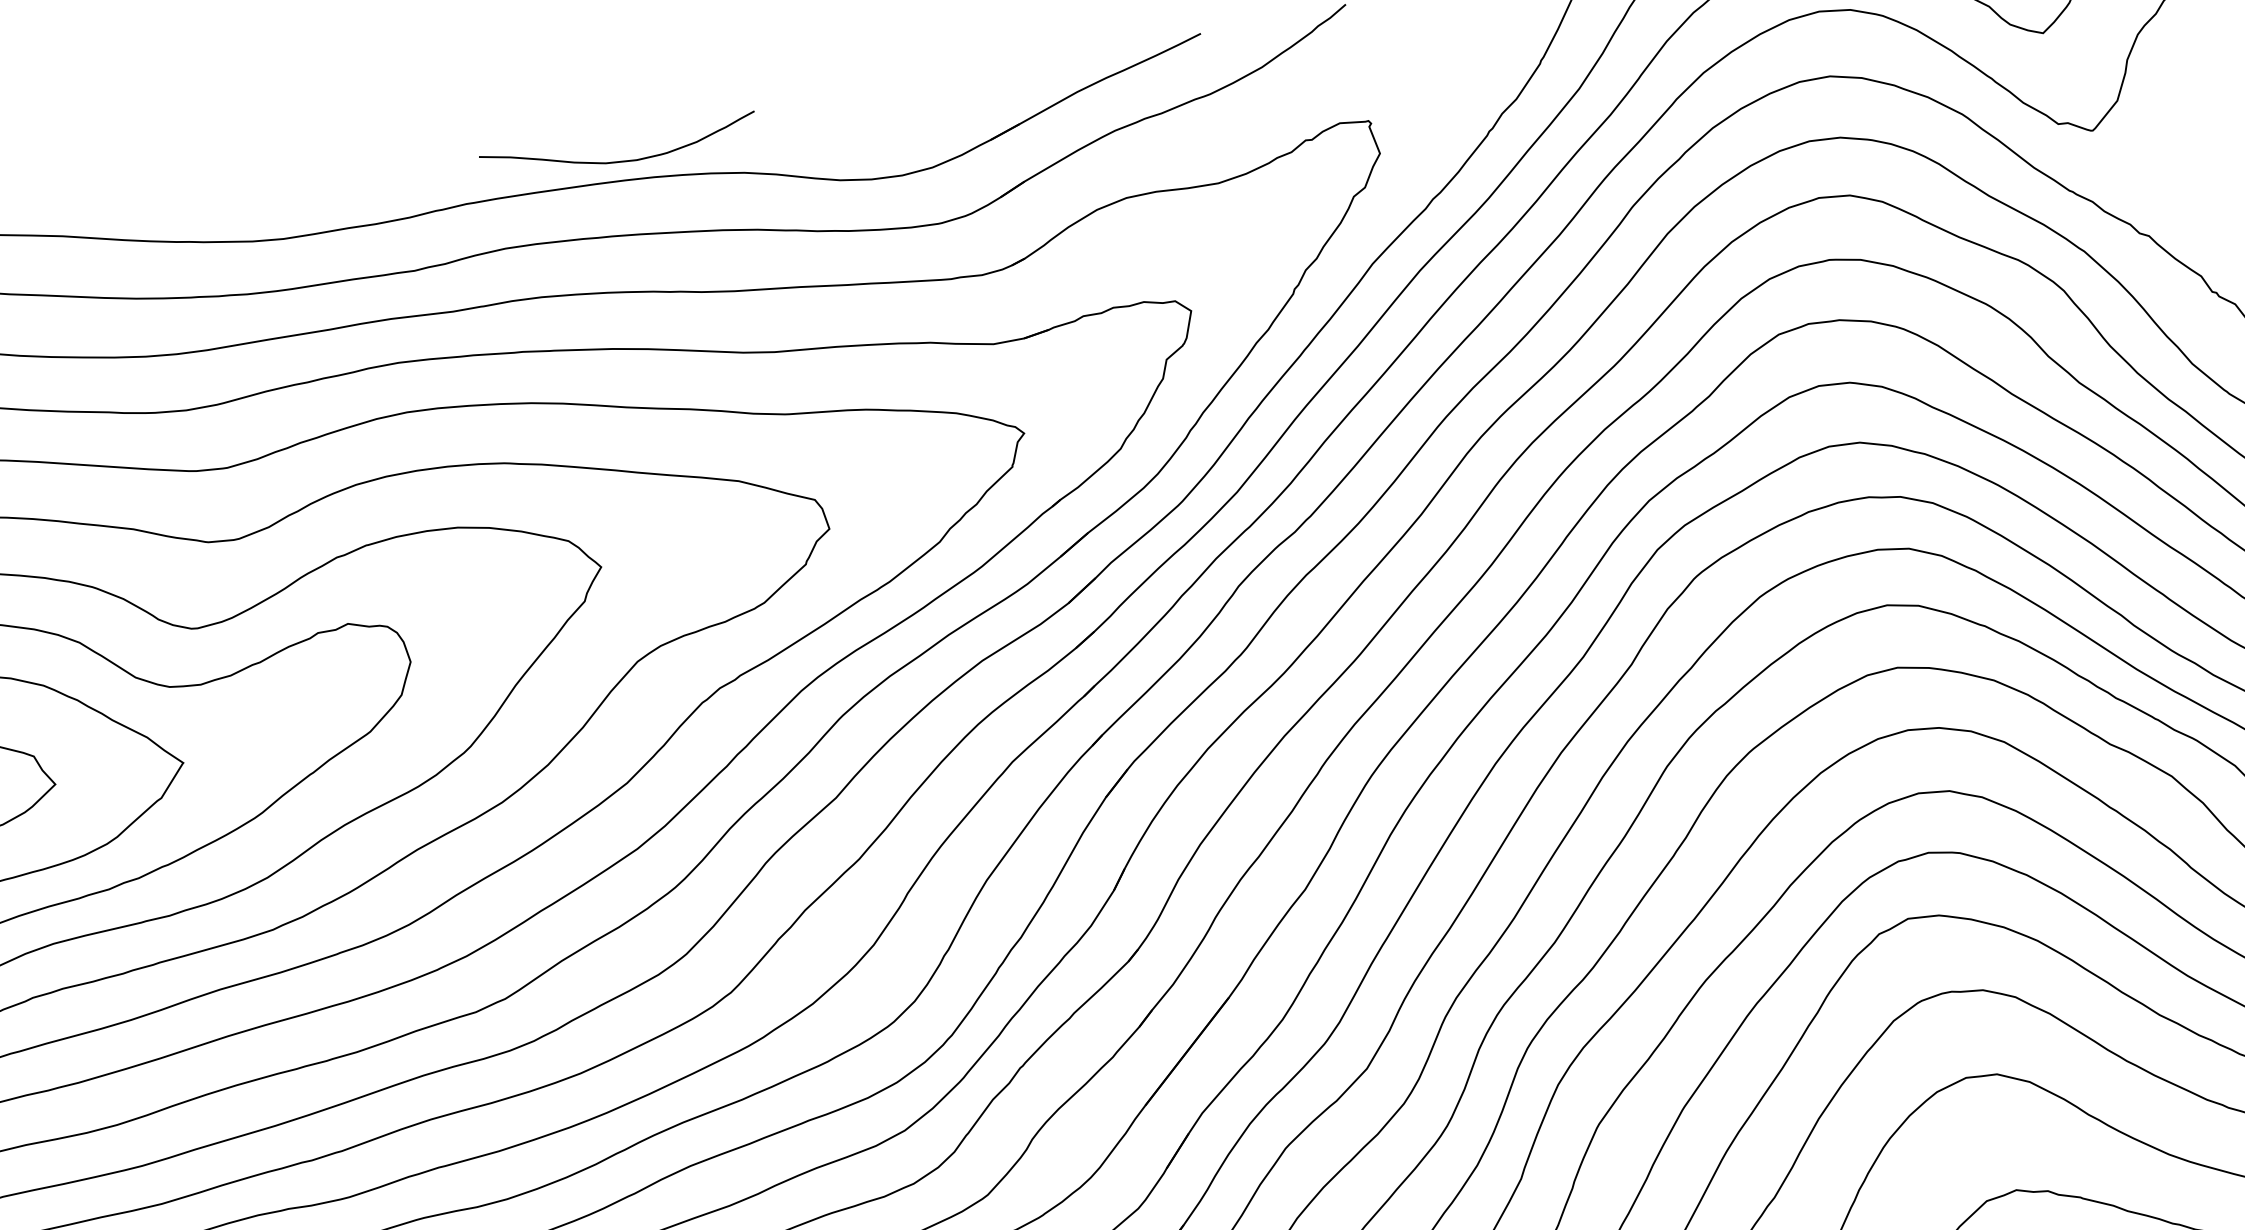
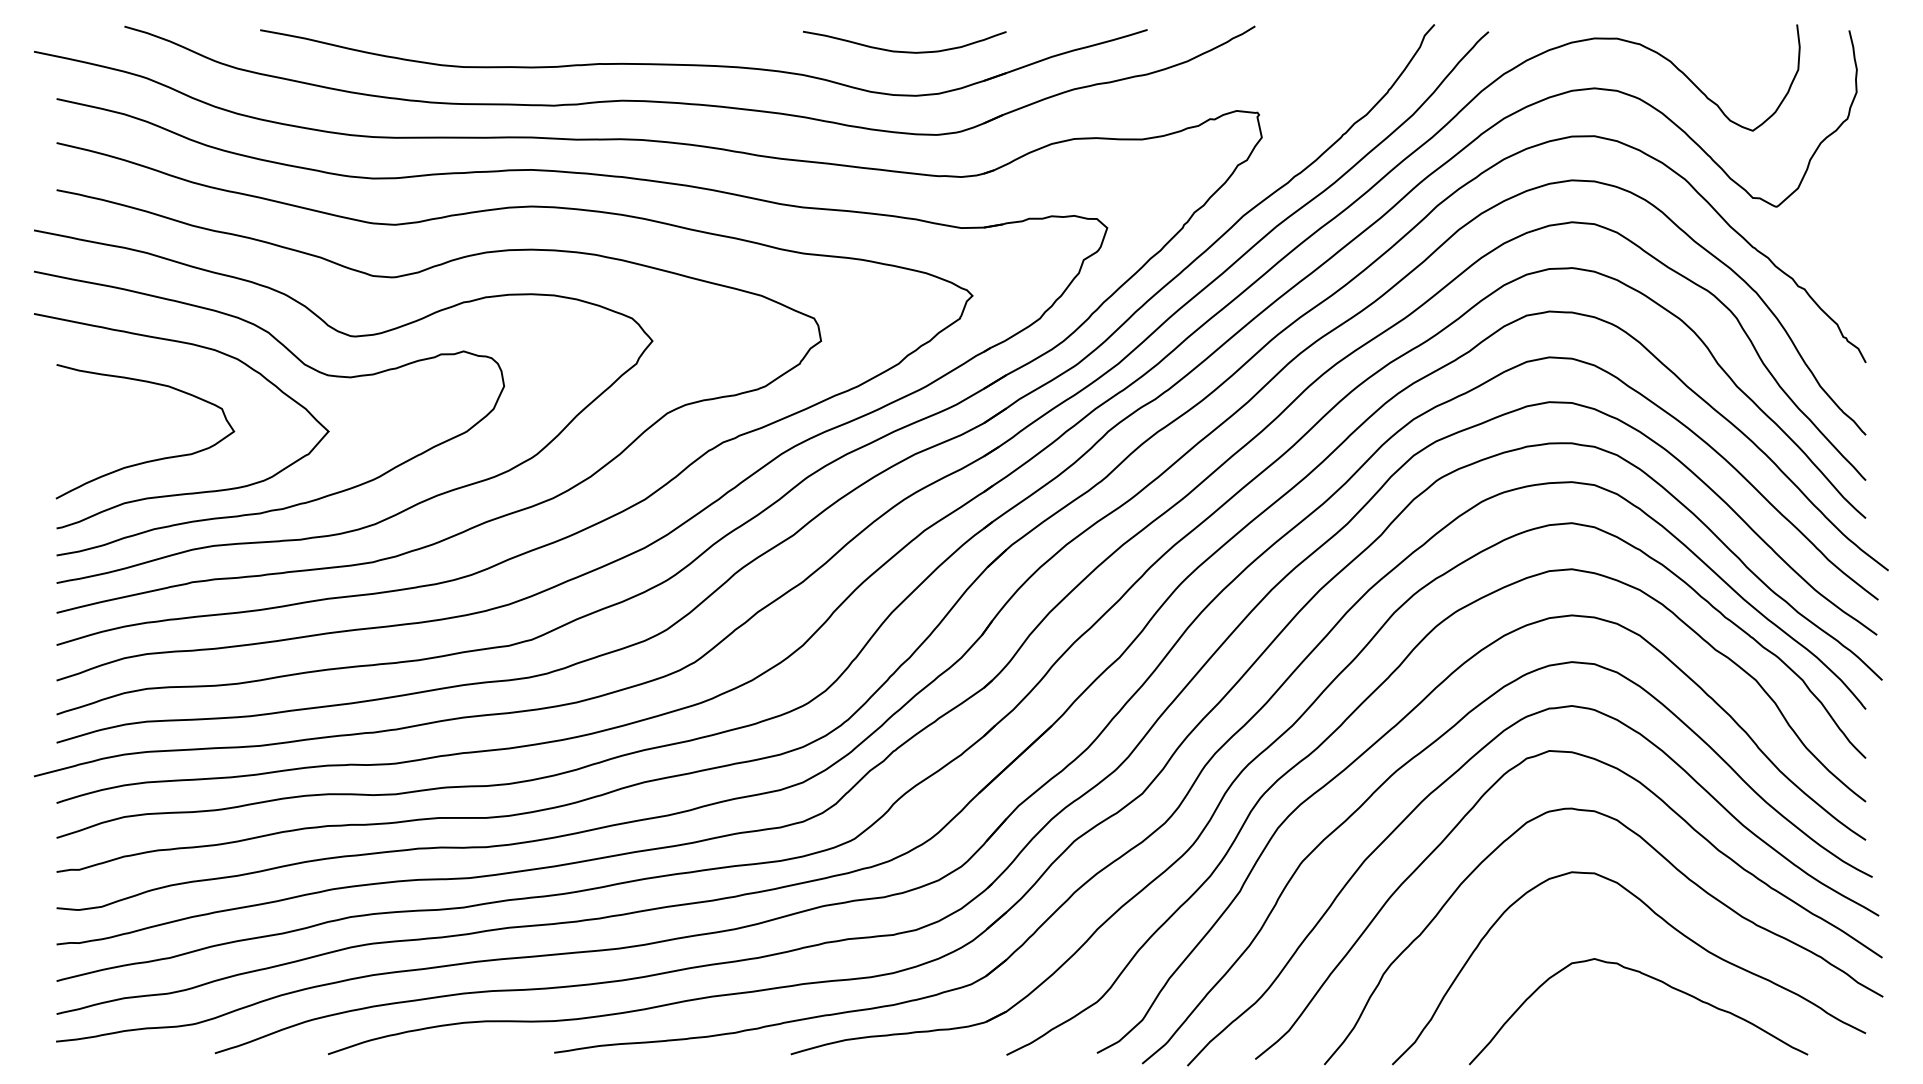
curve: (620, 160) -> (904, 51), moved

